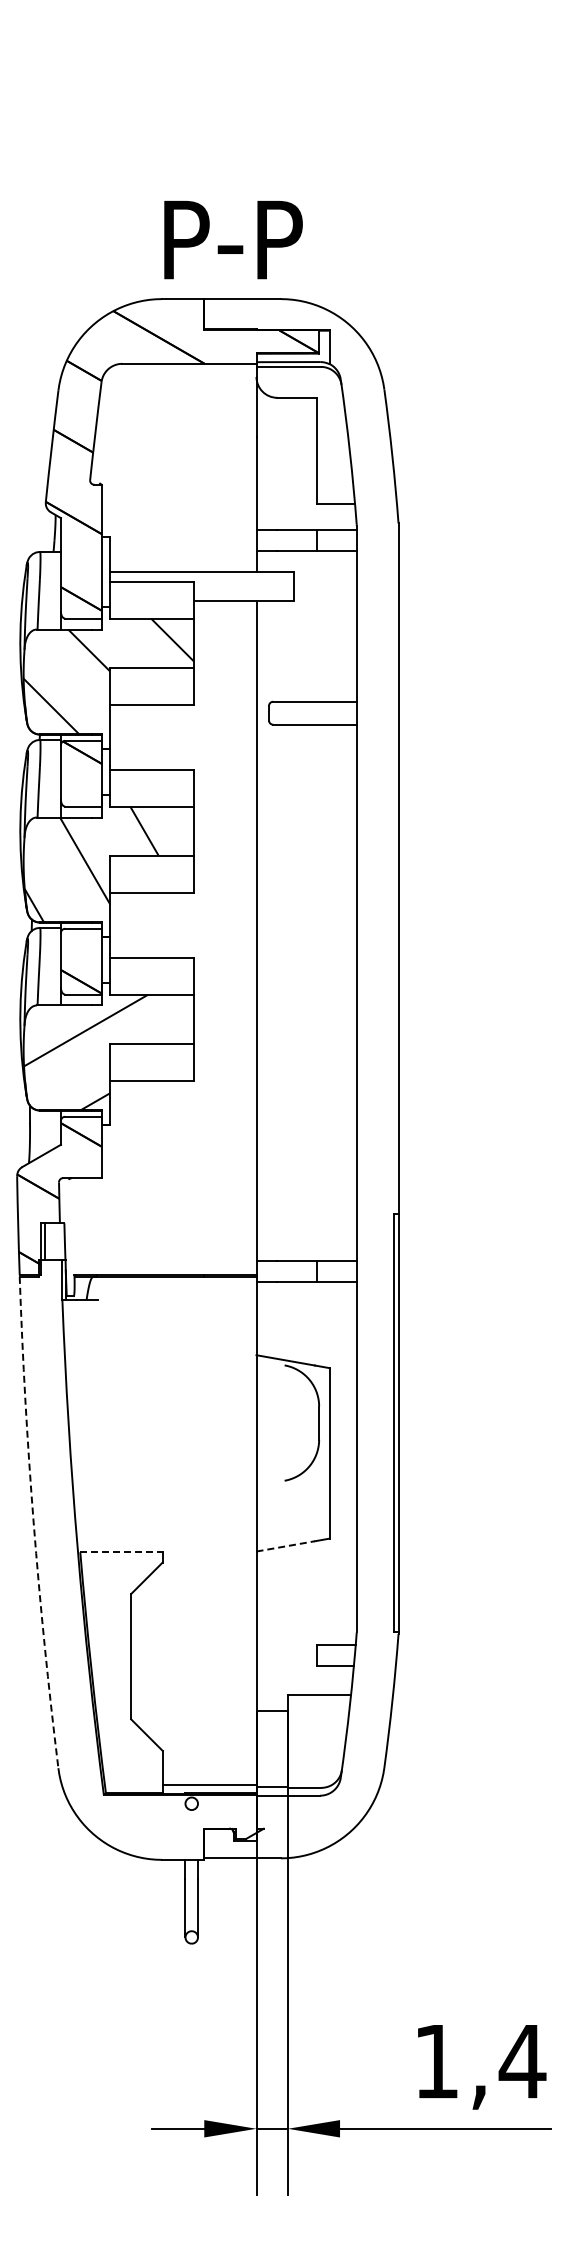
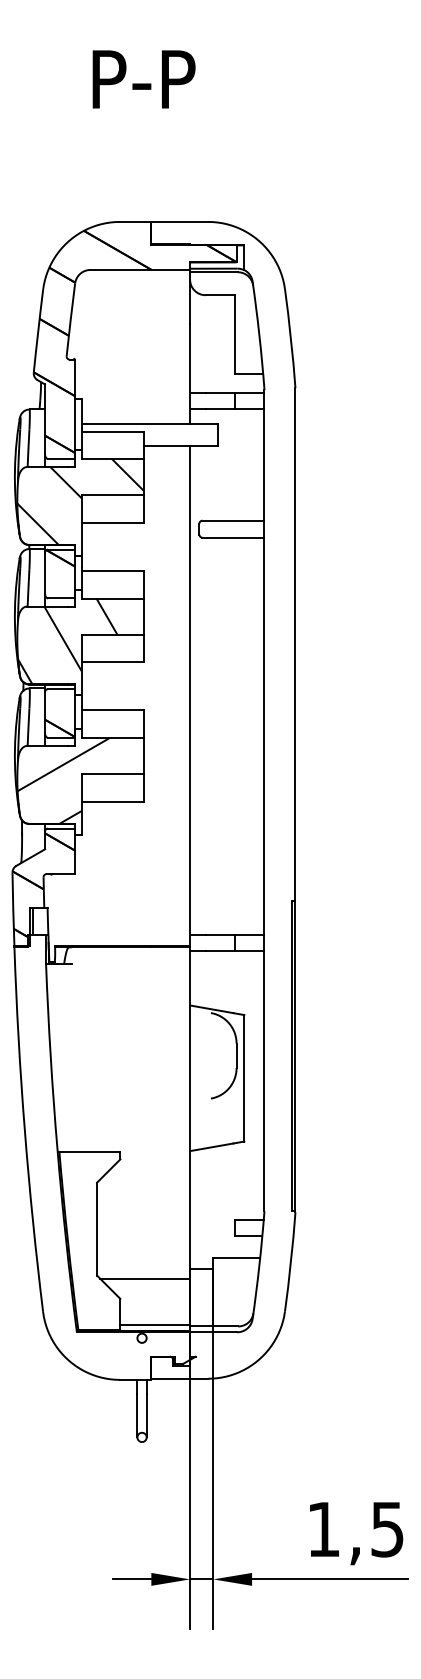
text: (233, 239) -> (144, 79), moved
arc: (33, 1522) -> (24, 1129), dashed -> solid
line: (285, 1546) -> (211, 1147), dashed -> solid
line: (121, 1552) -> (89, 1151), dashed -> solid
line: (195, 1723) -> (144, 1278), added
text: (522, 2062) -> (387, 1530), 1,4 -> 1,5

